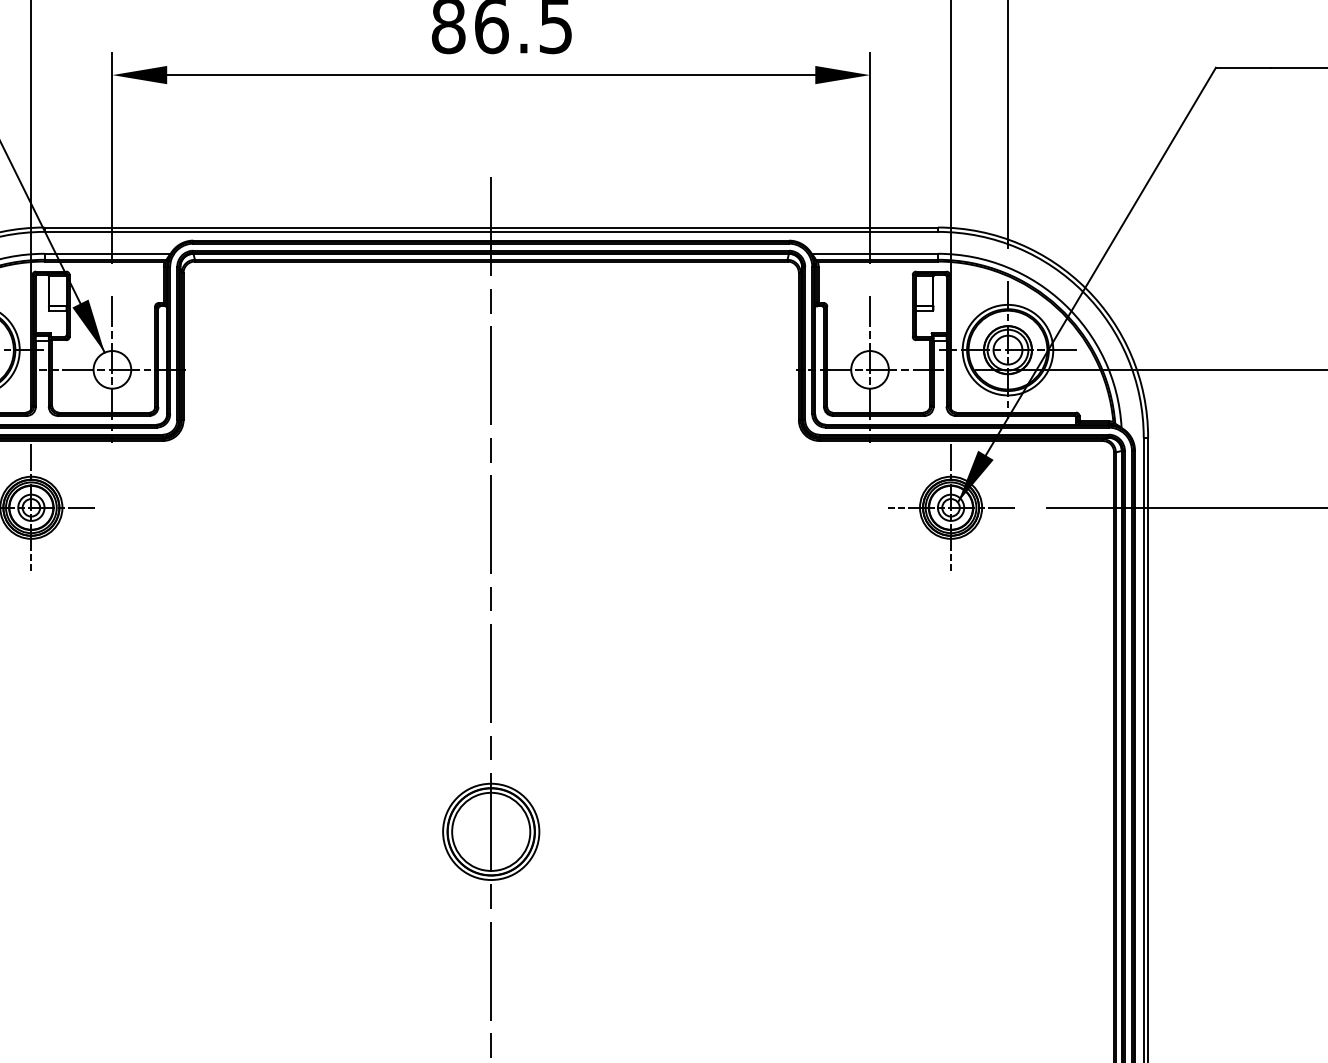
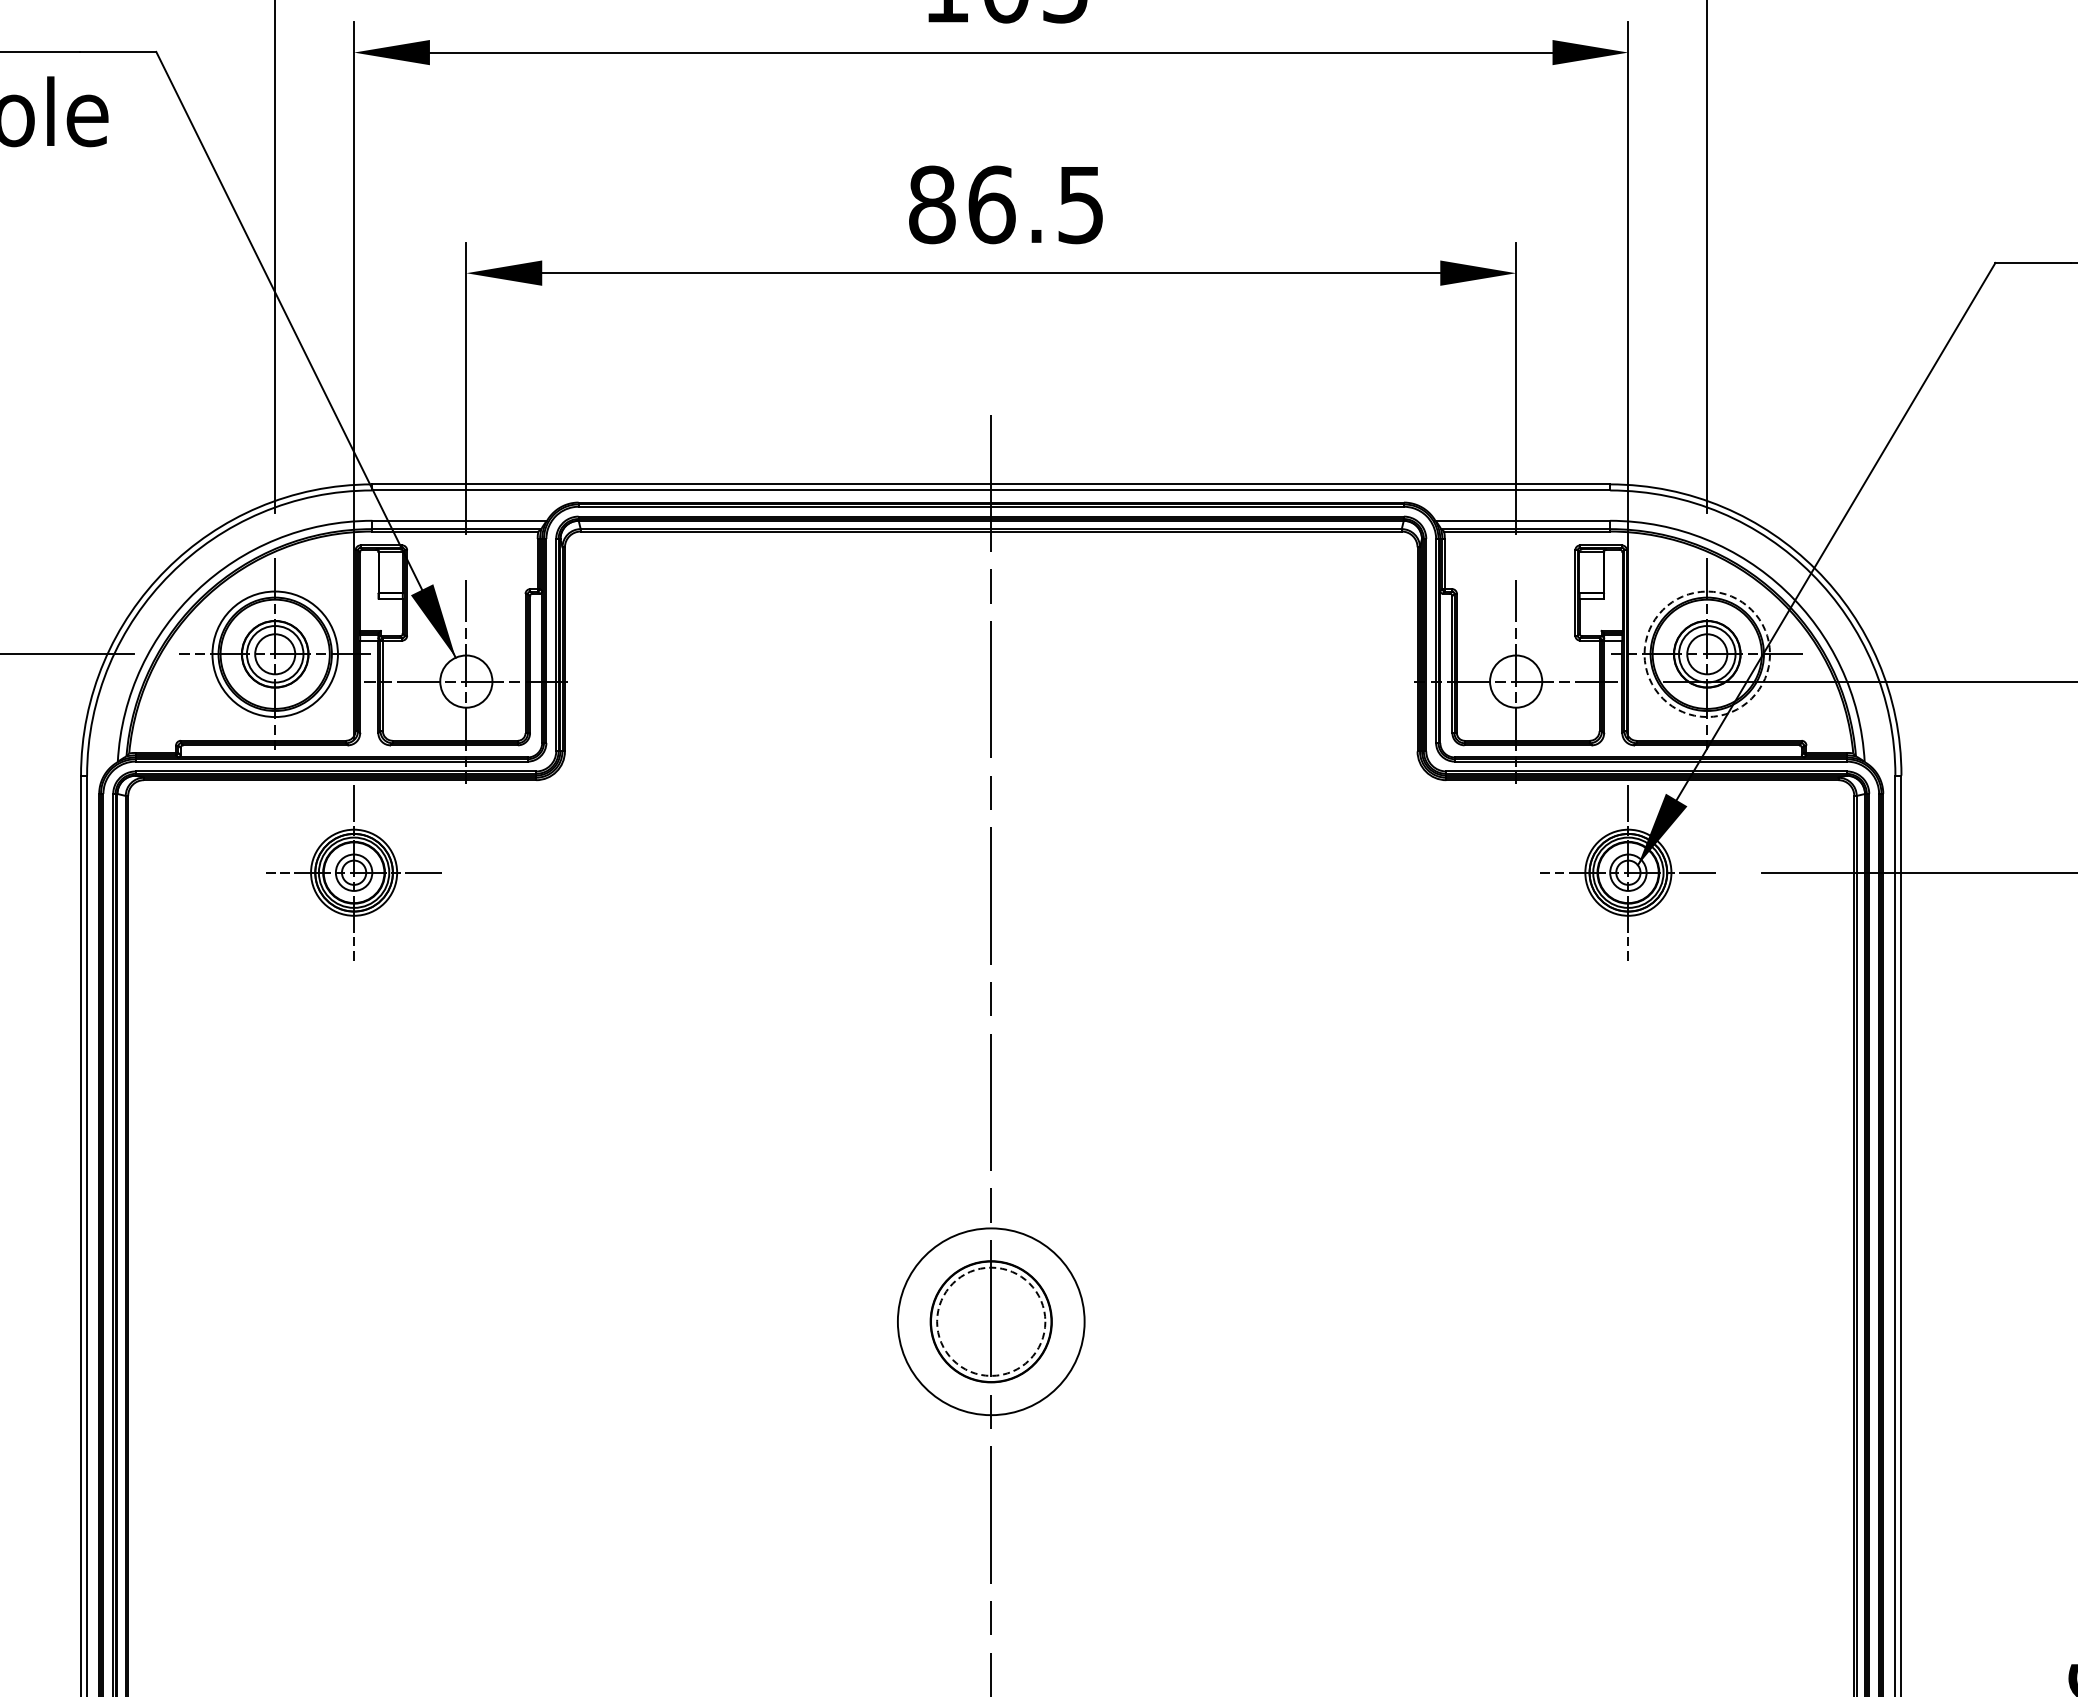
circle: (1008, 350) -> (1707, 654), solid -> dashed
circle: (490, 831) -> (990, 1321), size x1.4
circle: (491, 831) -> (991, 1321), solid -> dashed

